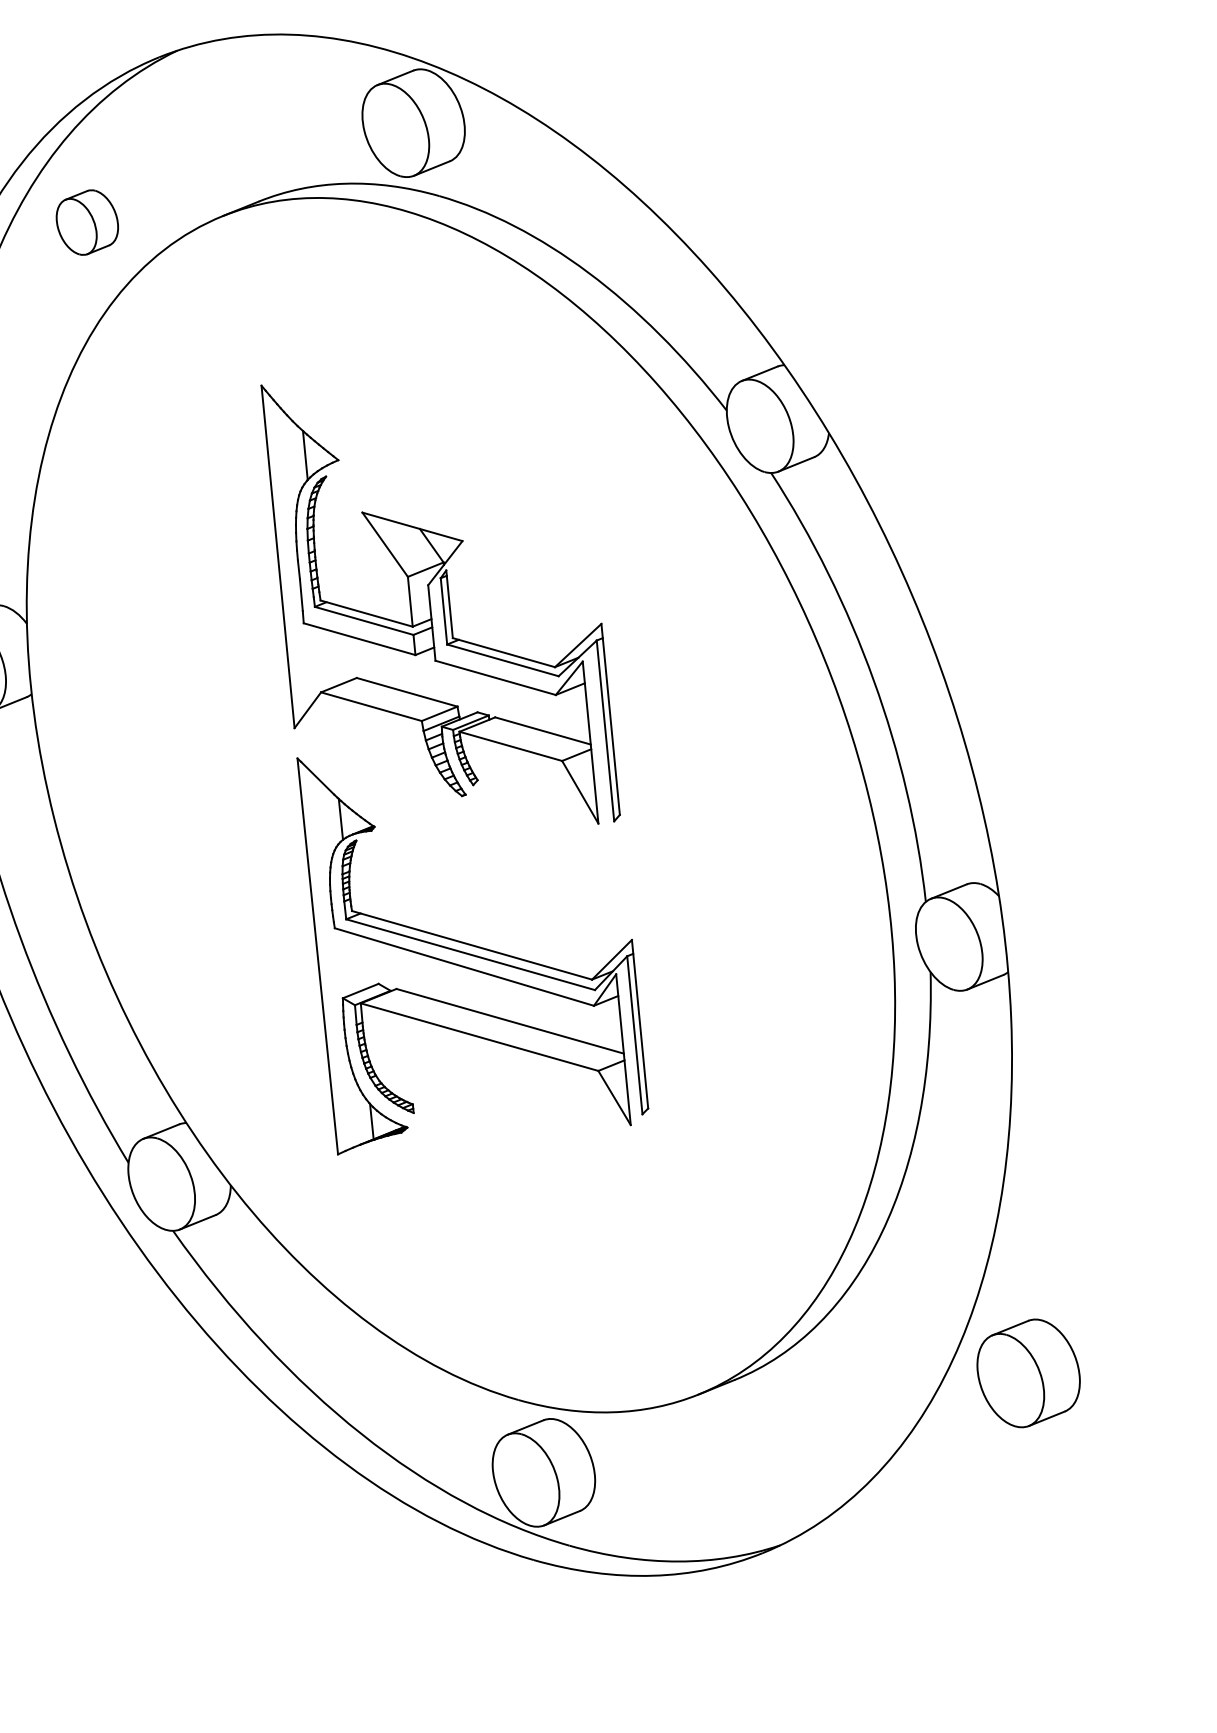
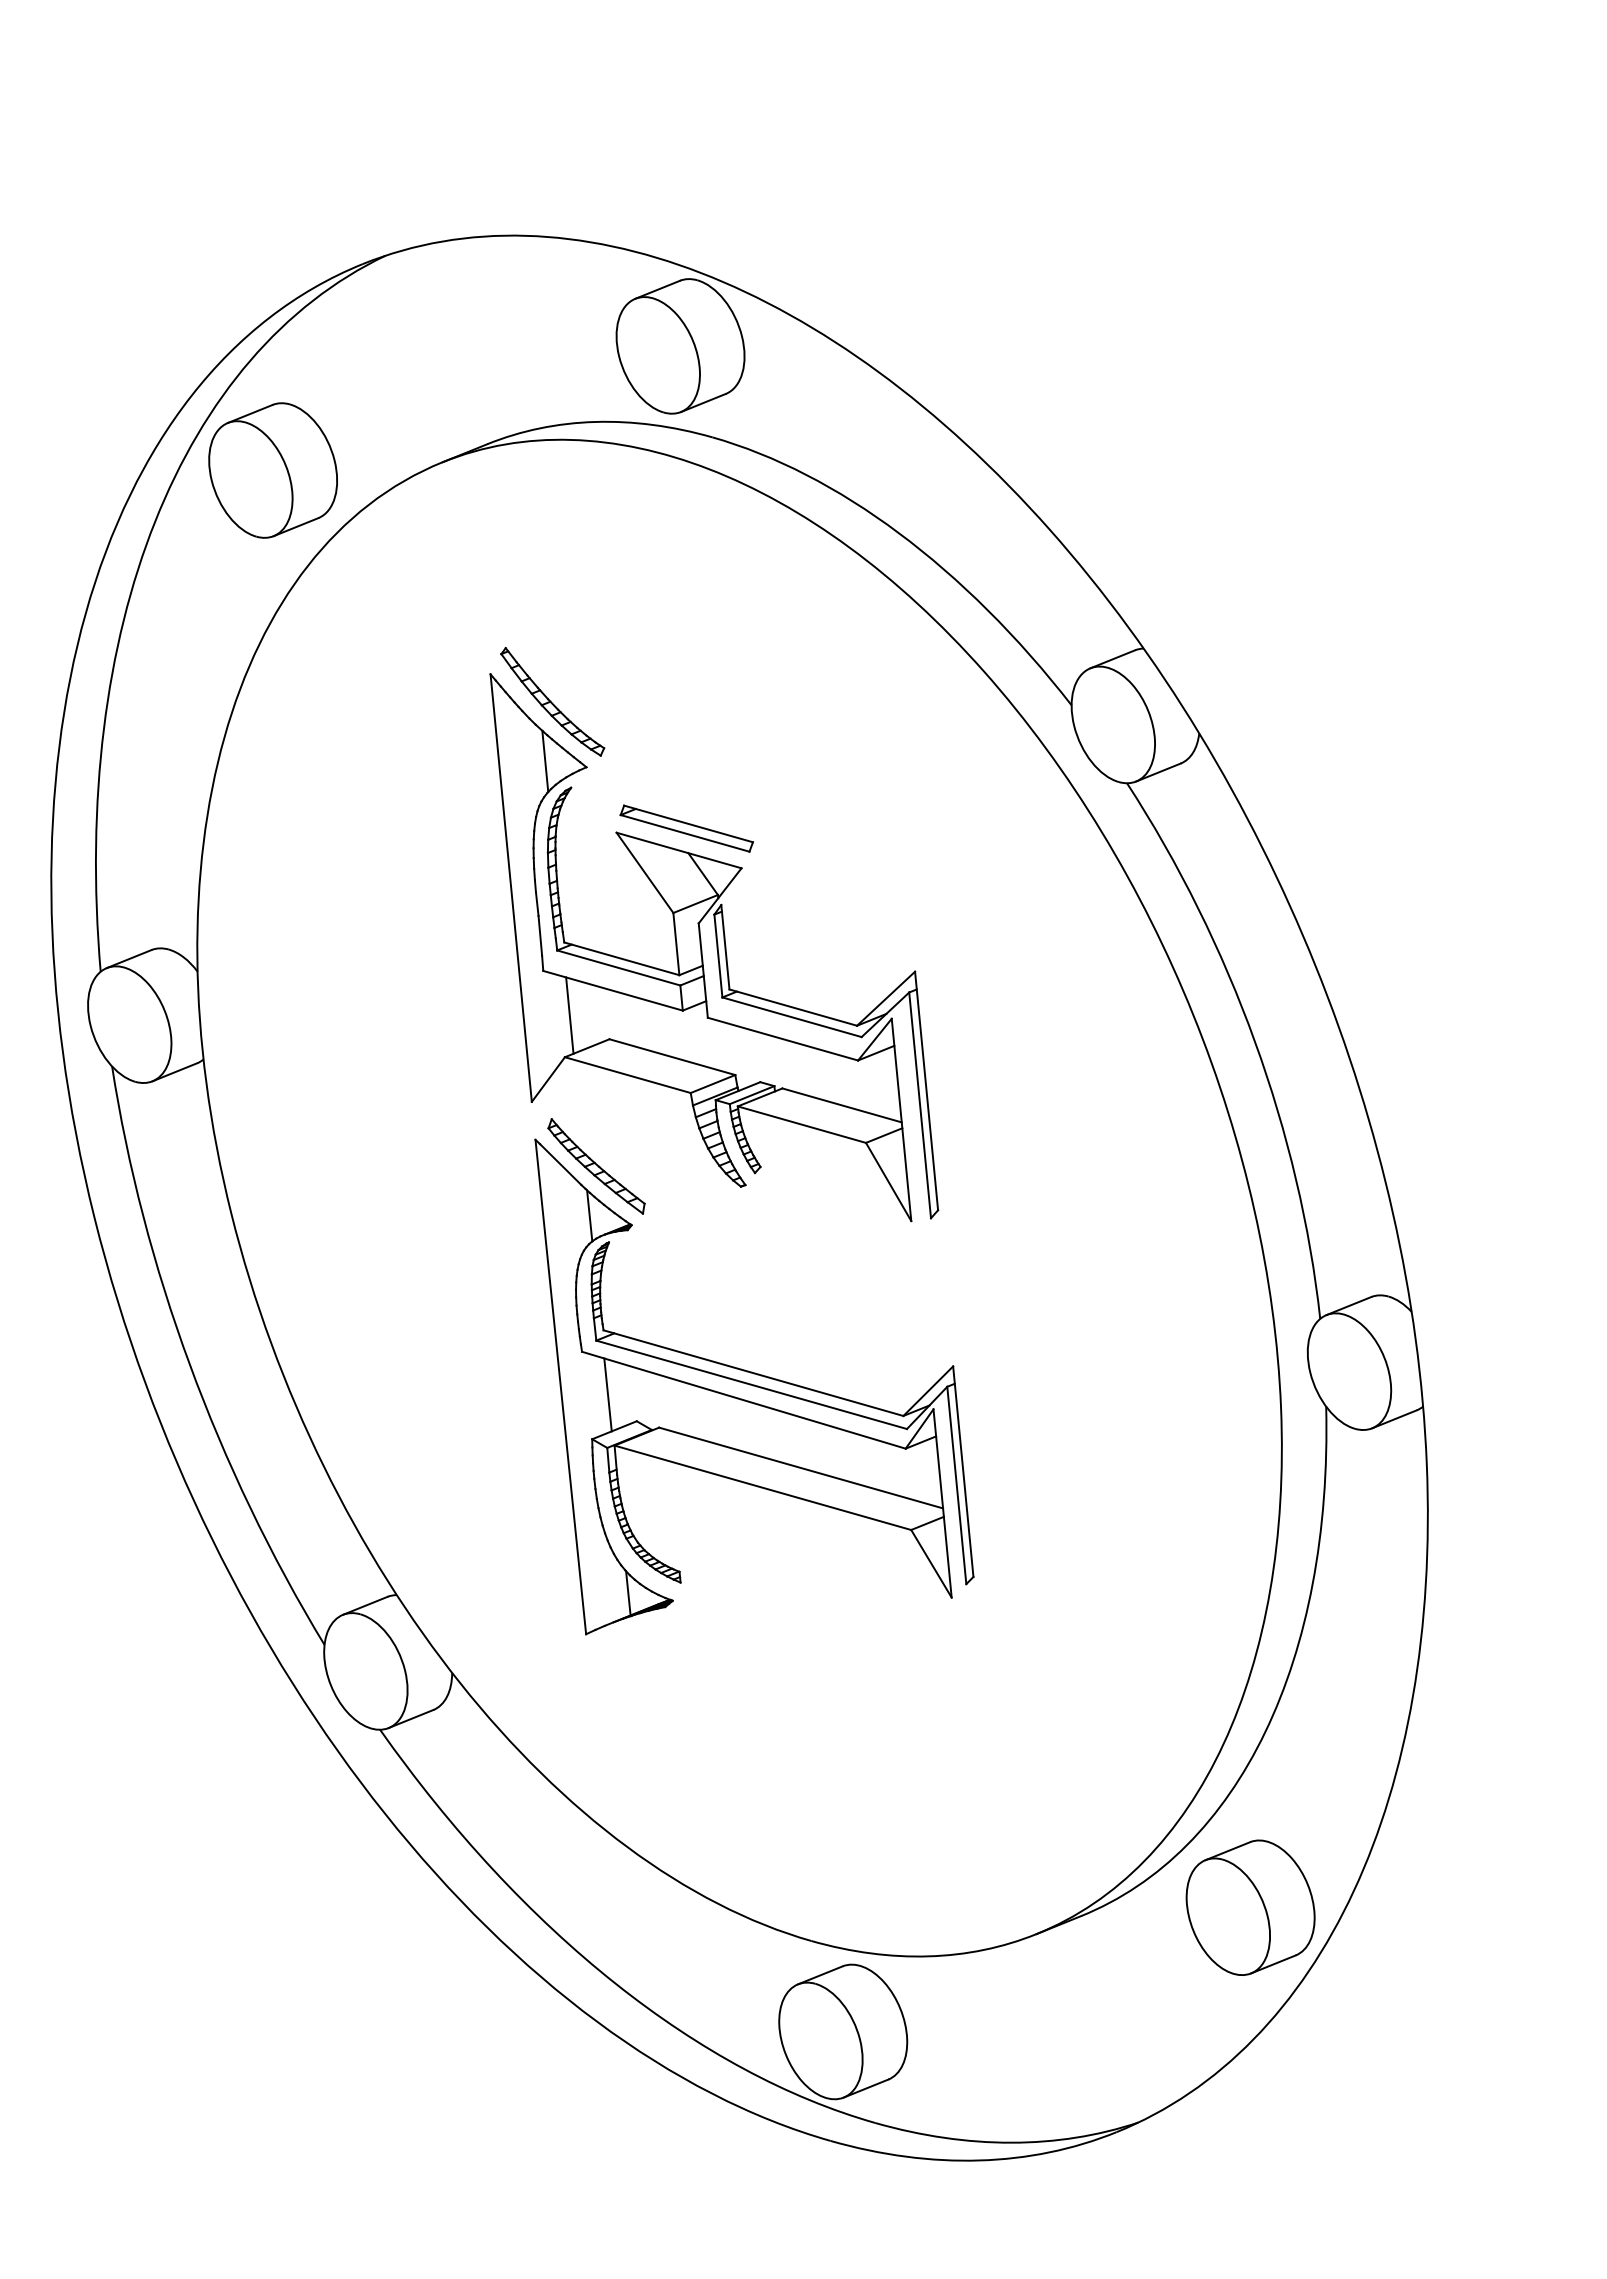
part: (86, 222) -> (272, 470), size x1.67
part: (311, 407) -> (552, 701), added
part: (418, 509) -> (686, 828), added
line: (324, 658) -> (569, 1015), added
part: (346, 779) -> (596, 1166), added
line: (355, 962) -> (607, 1394), added
part: (1028, 1373) -> (1250, 1907), moved

